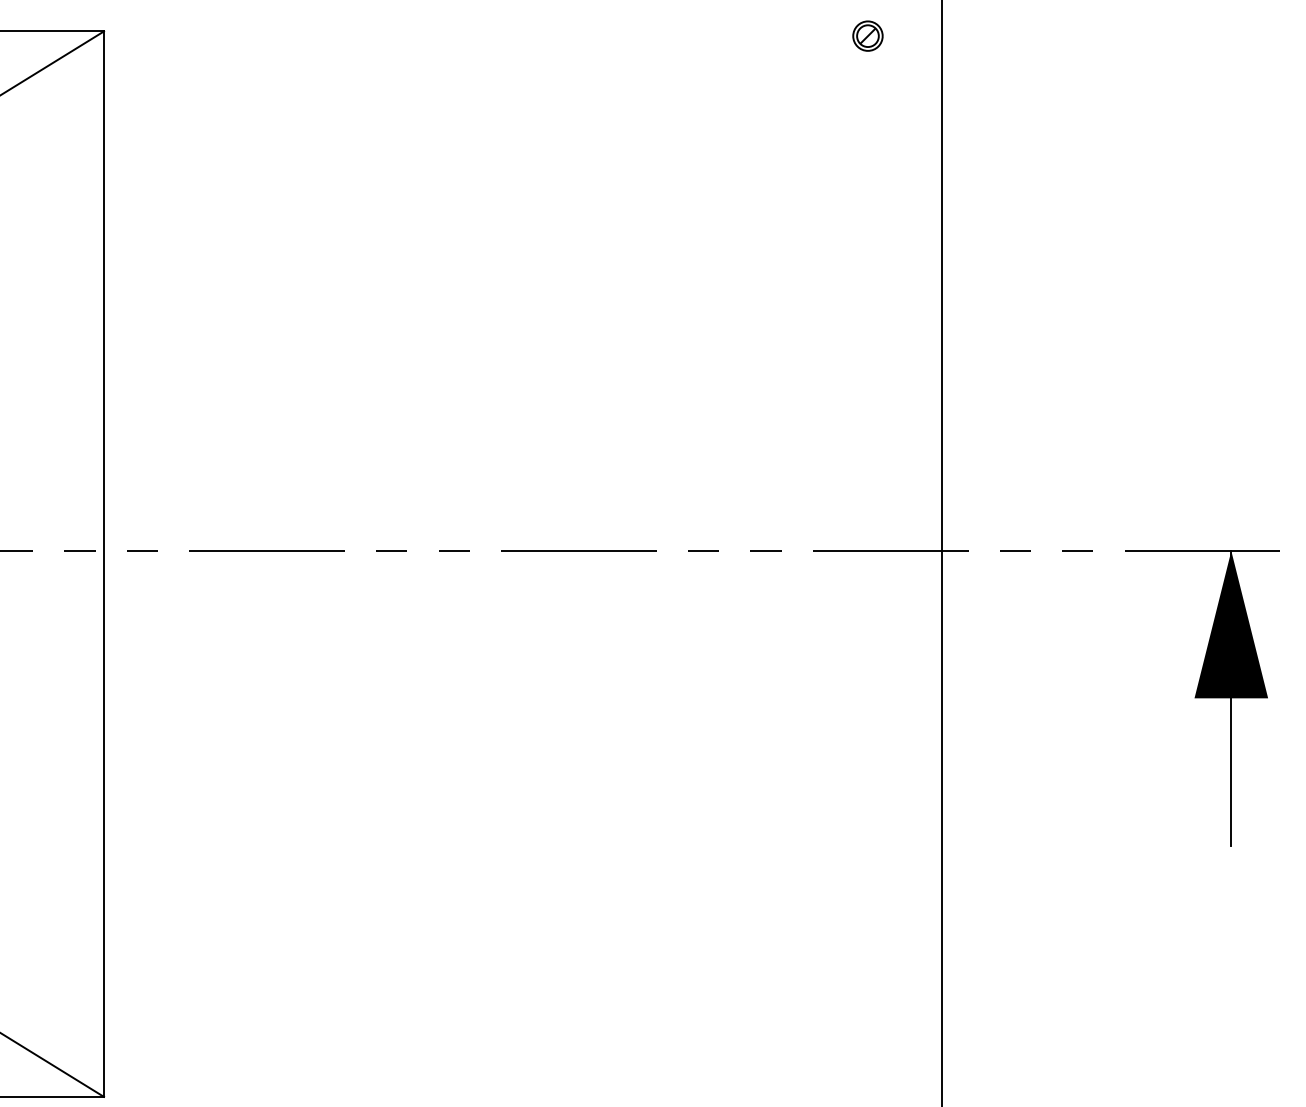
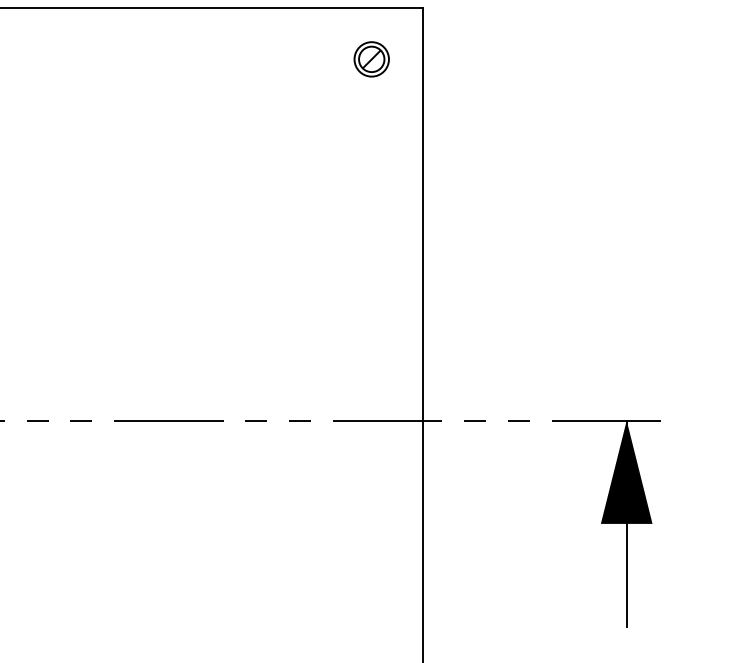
part: (867, 35) -> (371, 58), size x1.67

